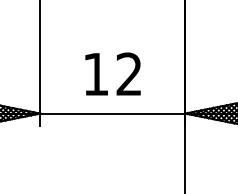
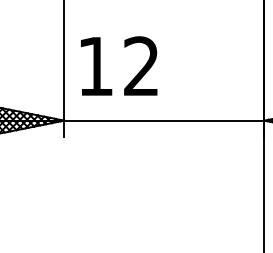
text: (112, 73) -> (118, 65), moved

